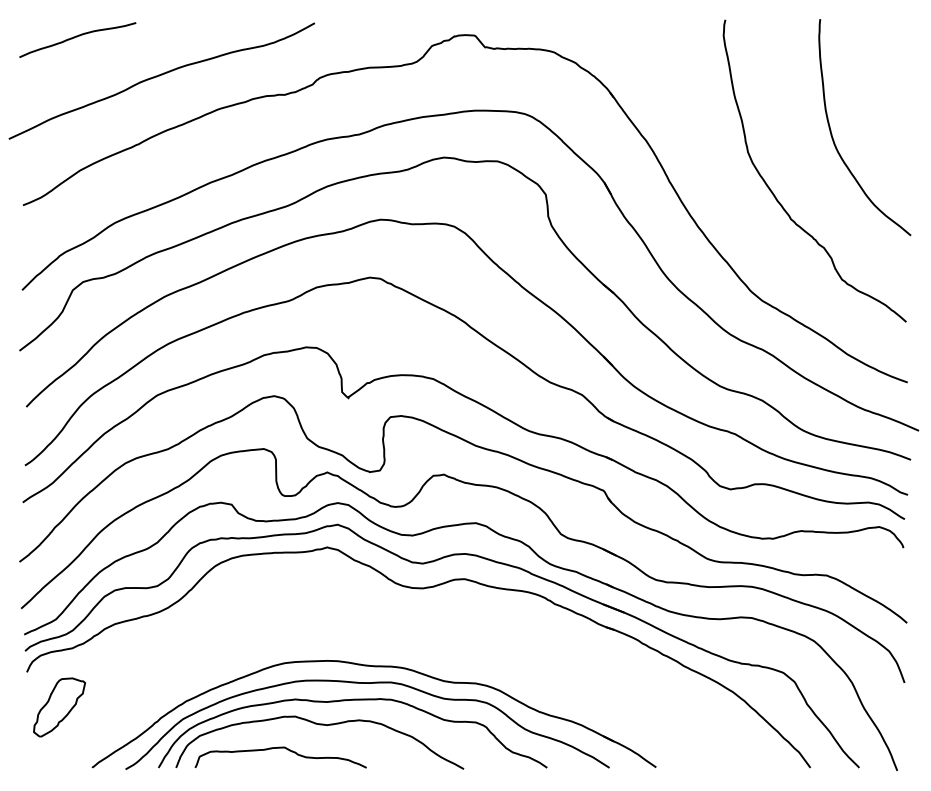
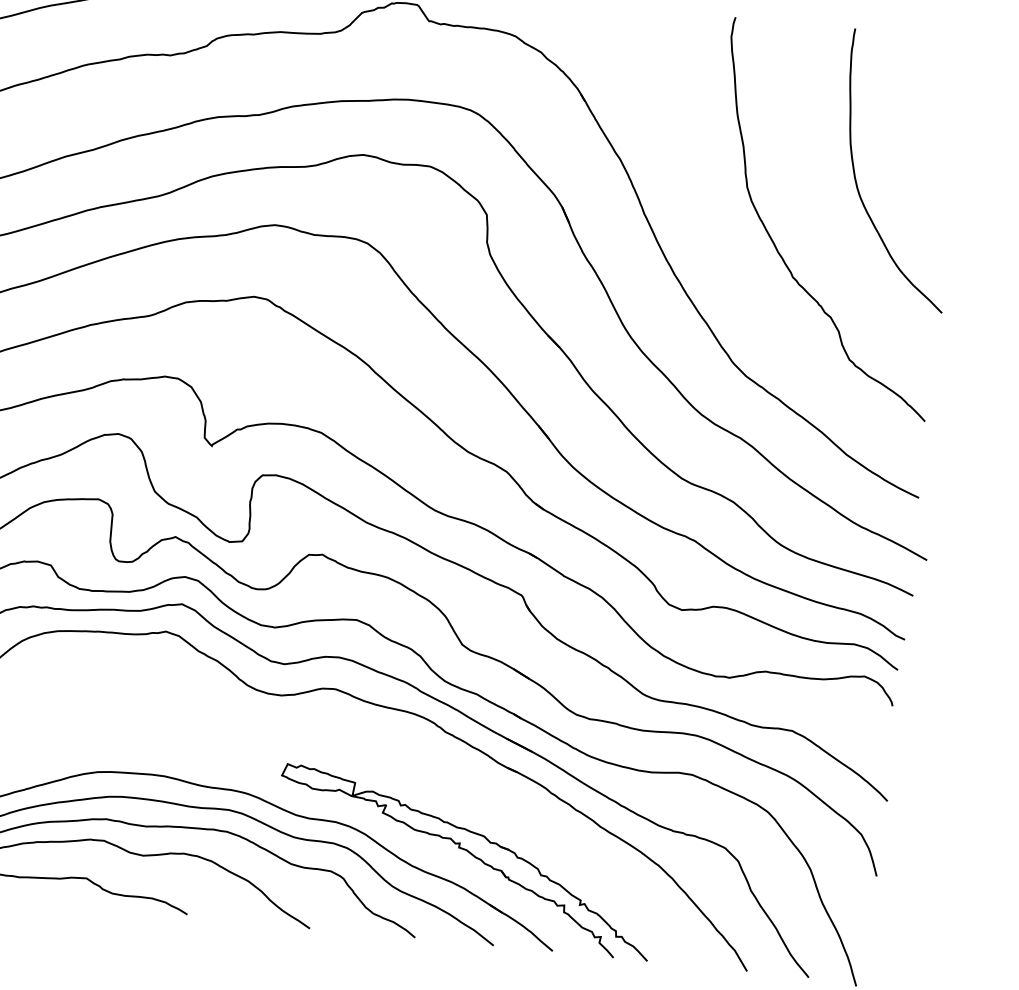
part: (582, 697) -> (468, 853), added

